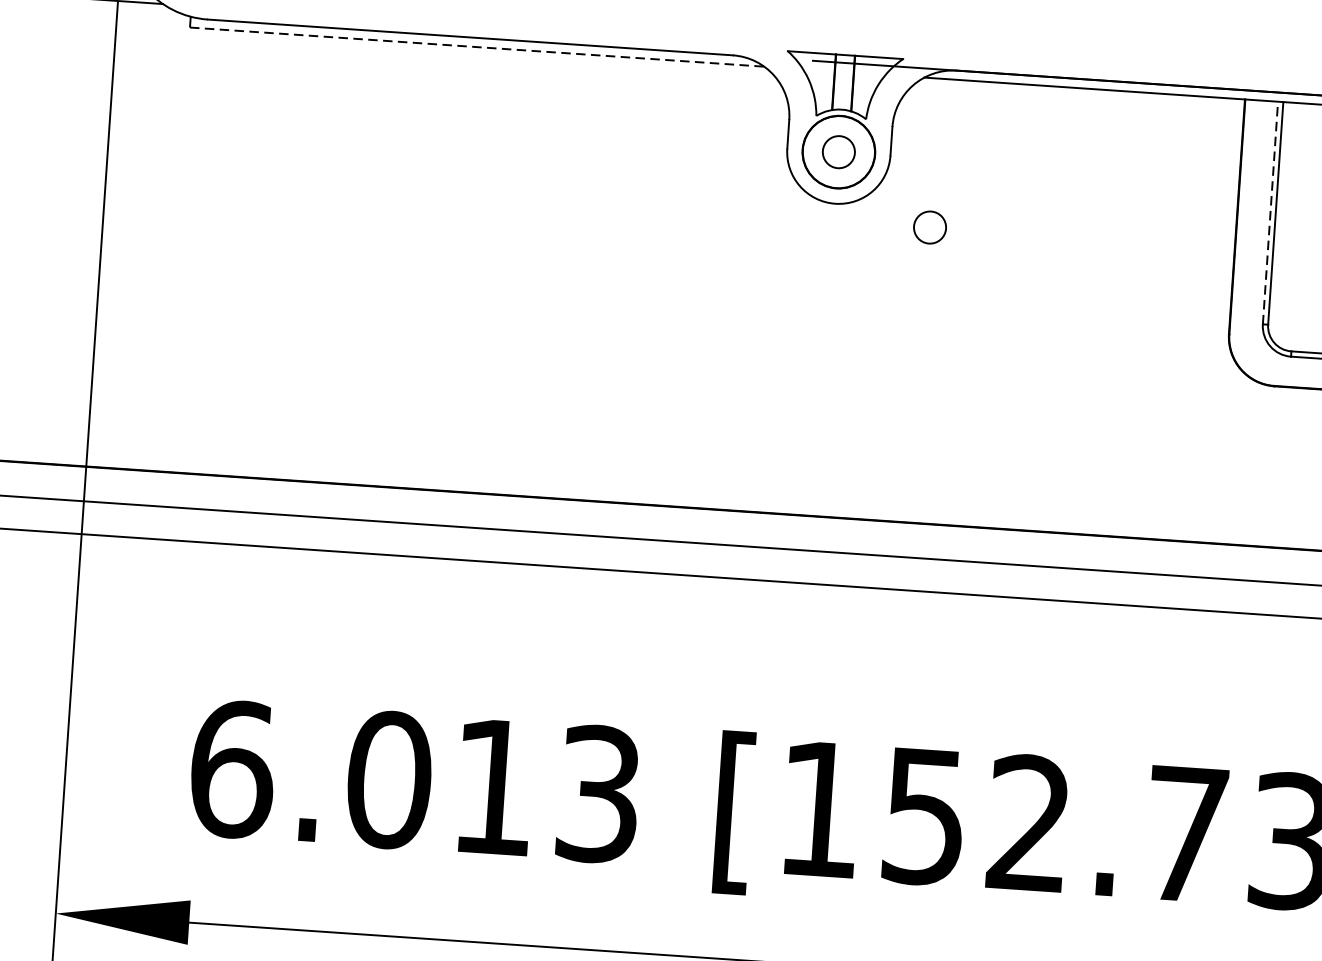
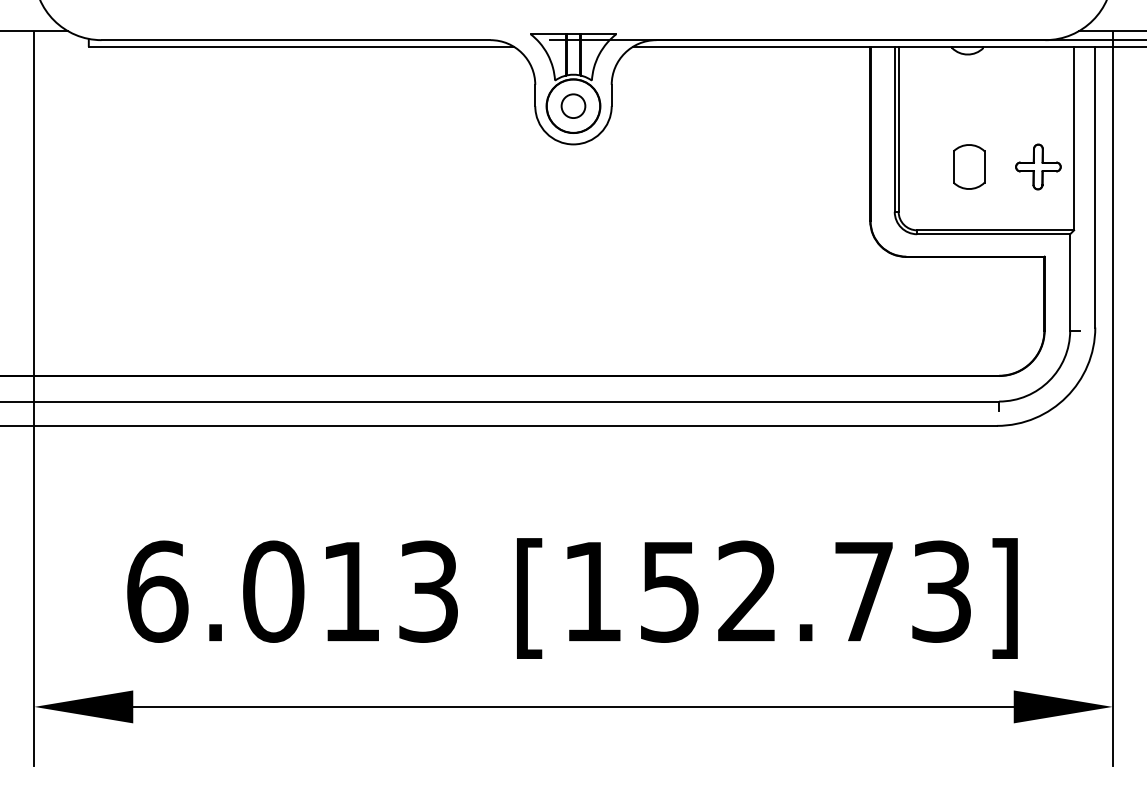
line: (477, 46) -> (301, 46), dashed -> solid
line: (1270, 211) -> (894, 128), dashed -> solid
circle: (930, 226) -> (644, 156), removed

